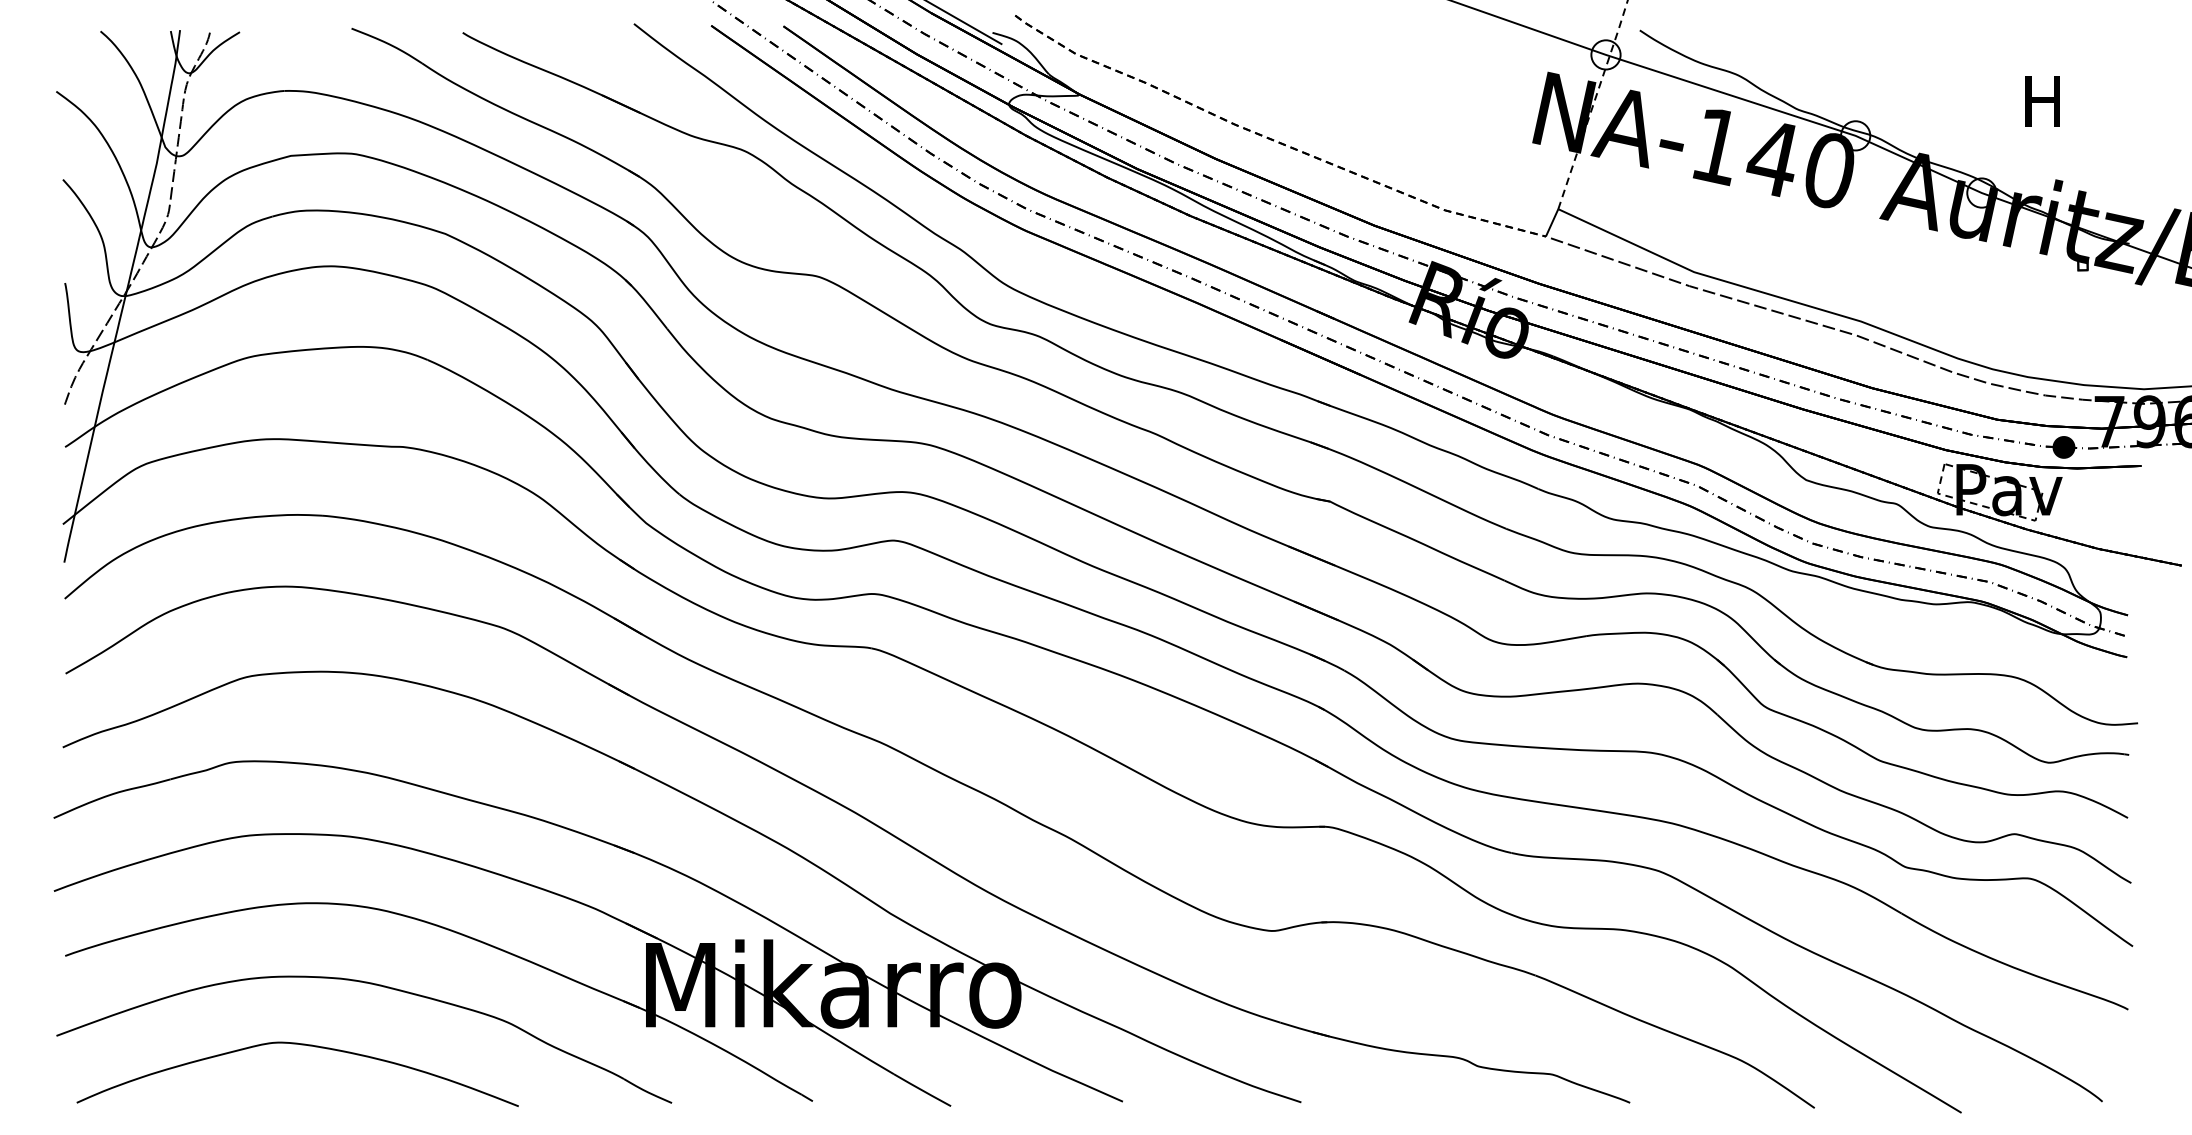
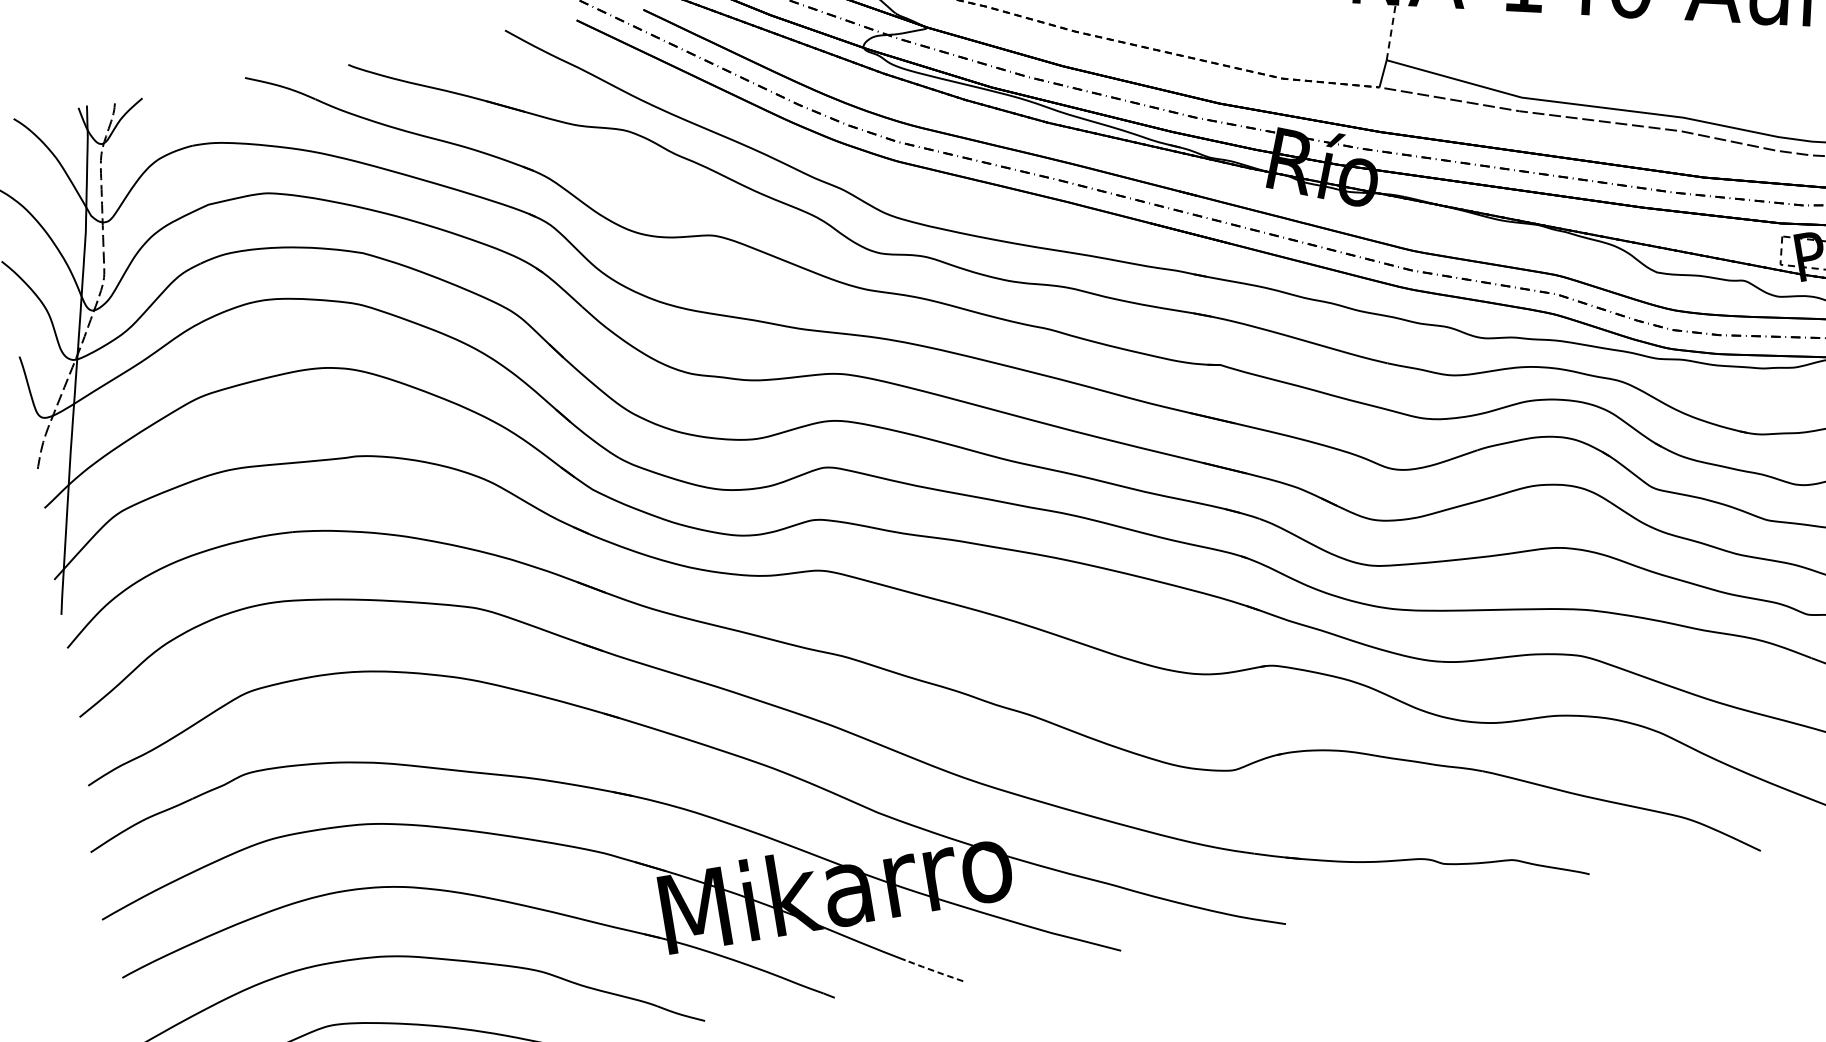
line: (922, 1090) -> (934, 971), solid -> dashed

